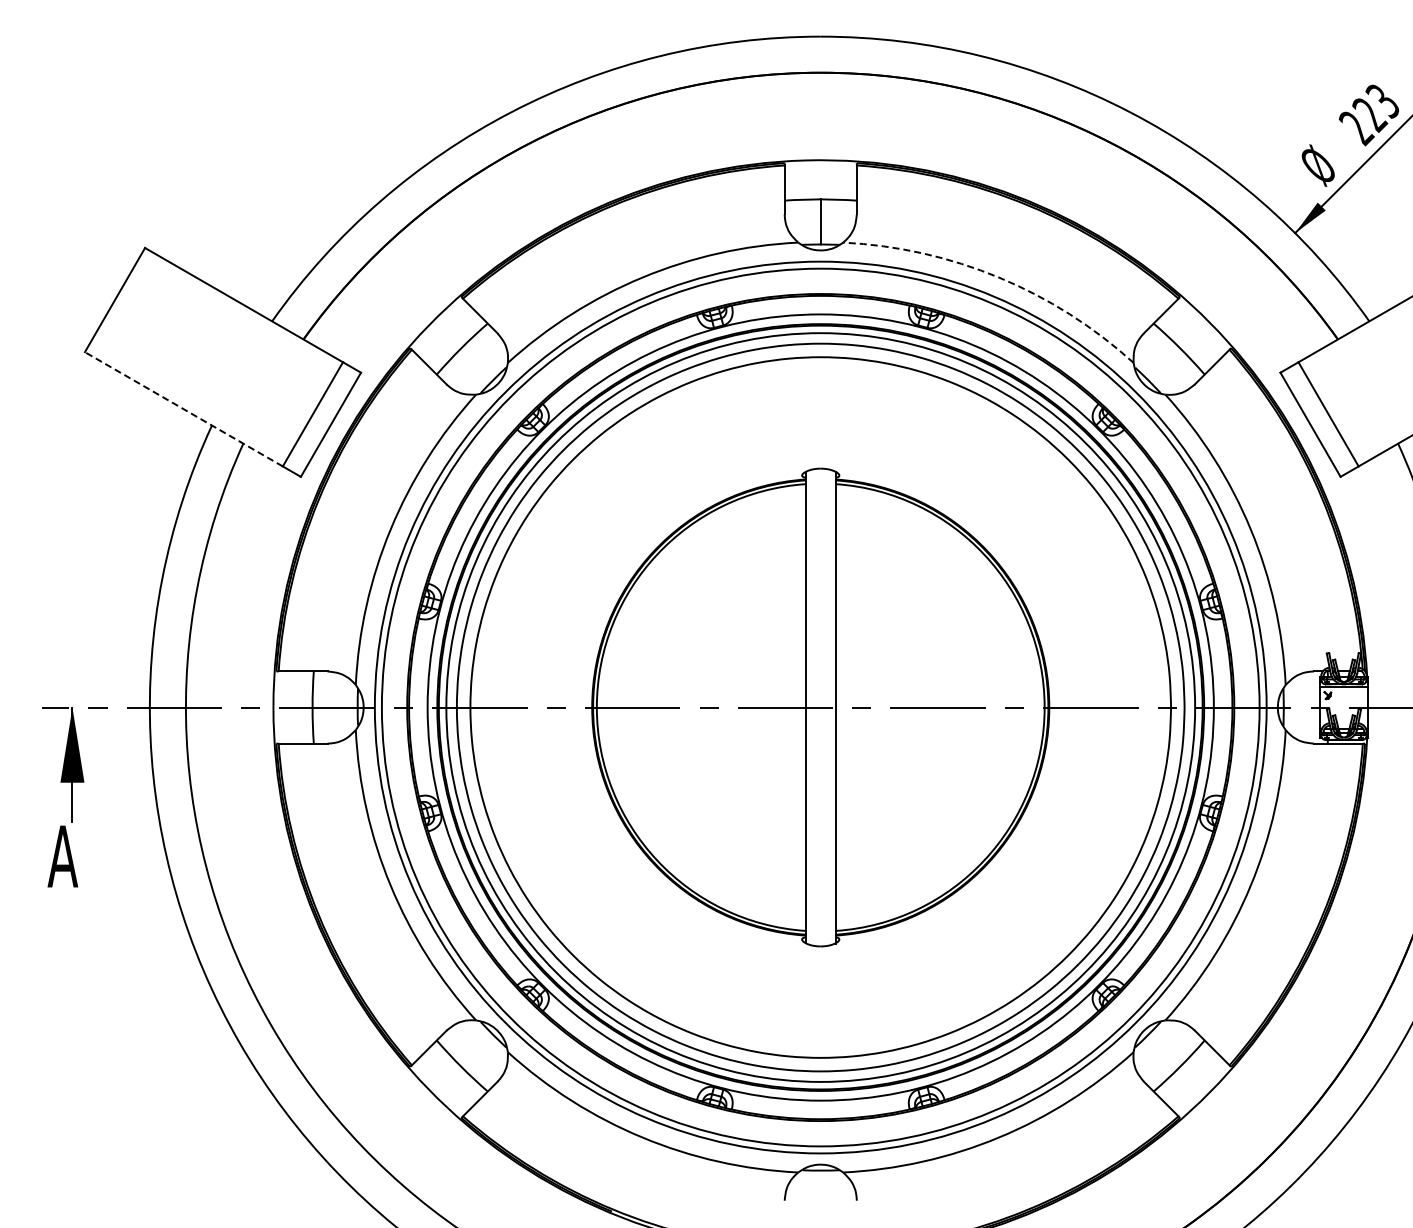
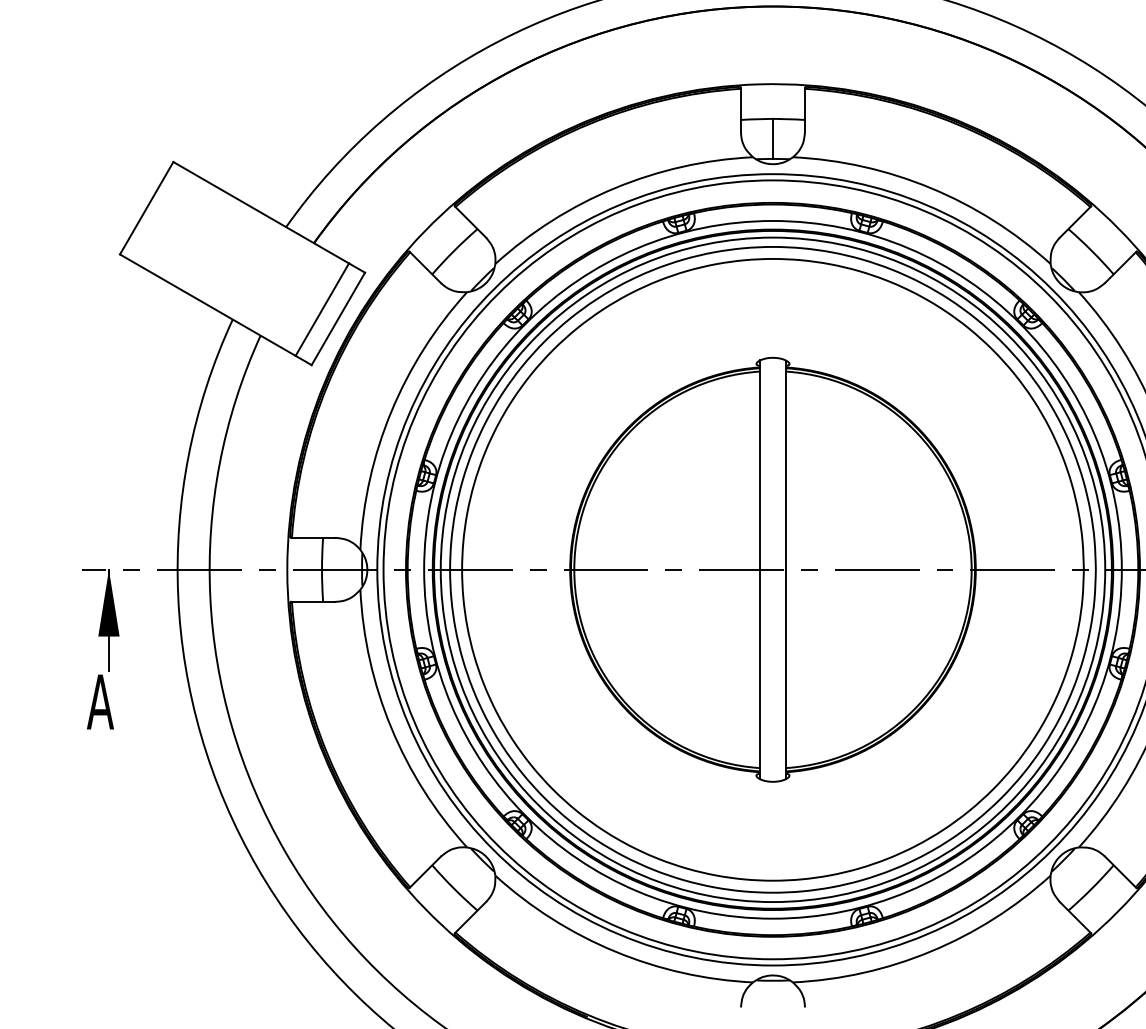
arc: (998, 277) -> (930, 188), dashed -> solid
line: (183, 409) -> (207, 305), dashed -> solid

